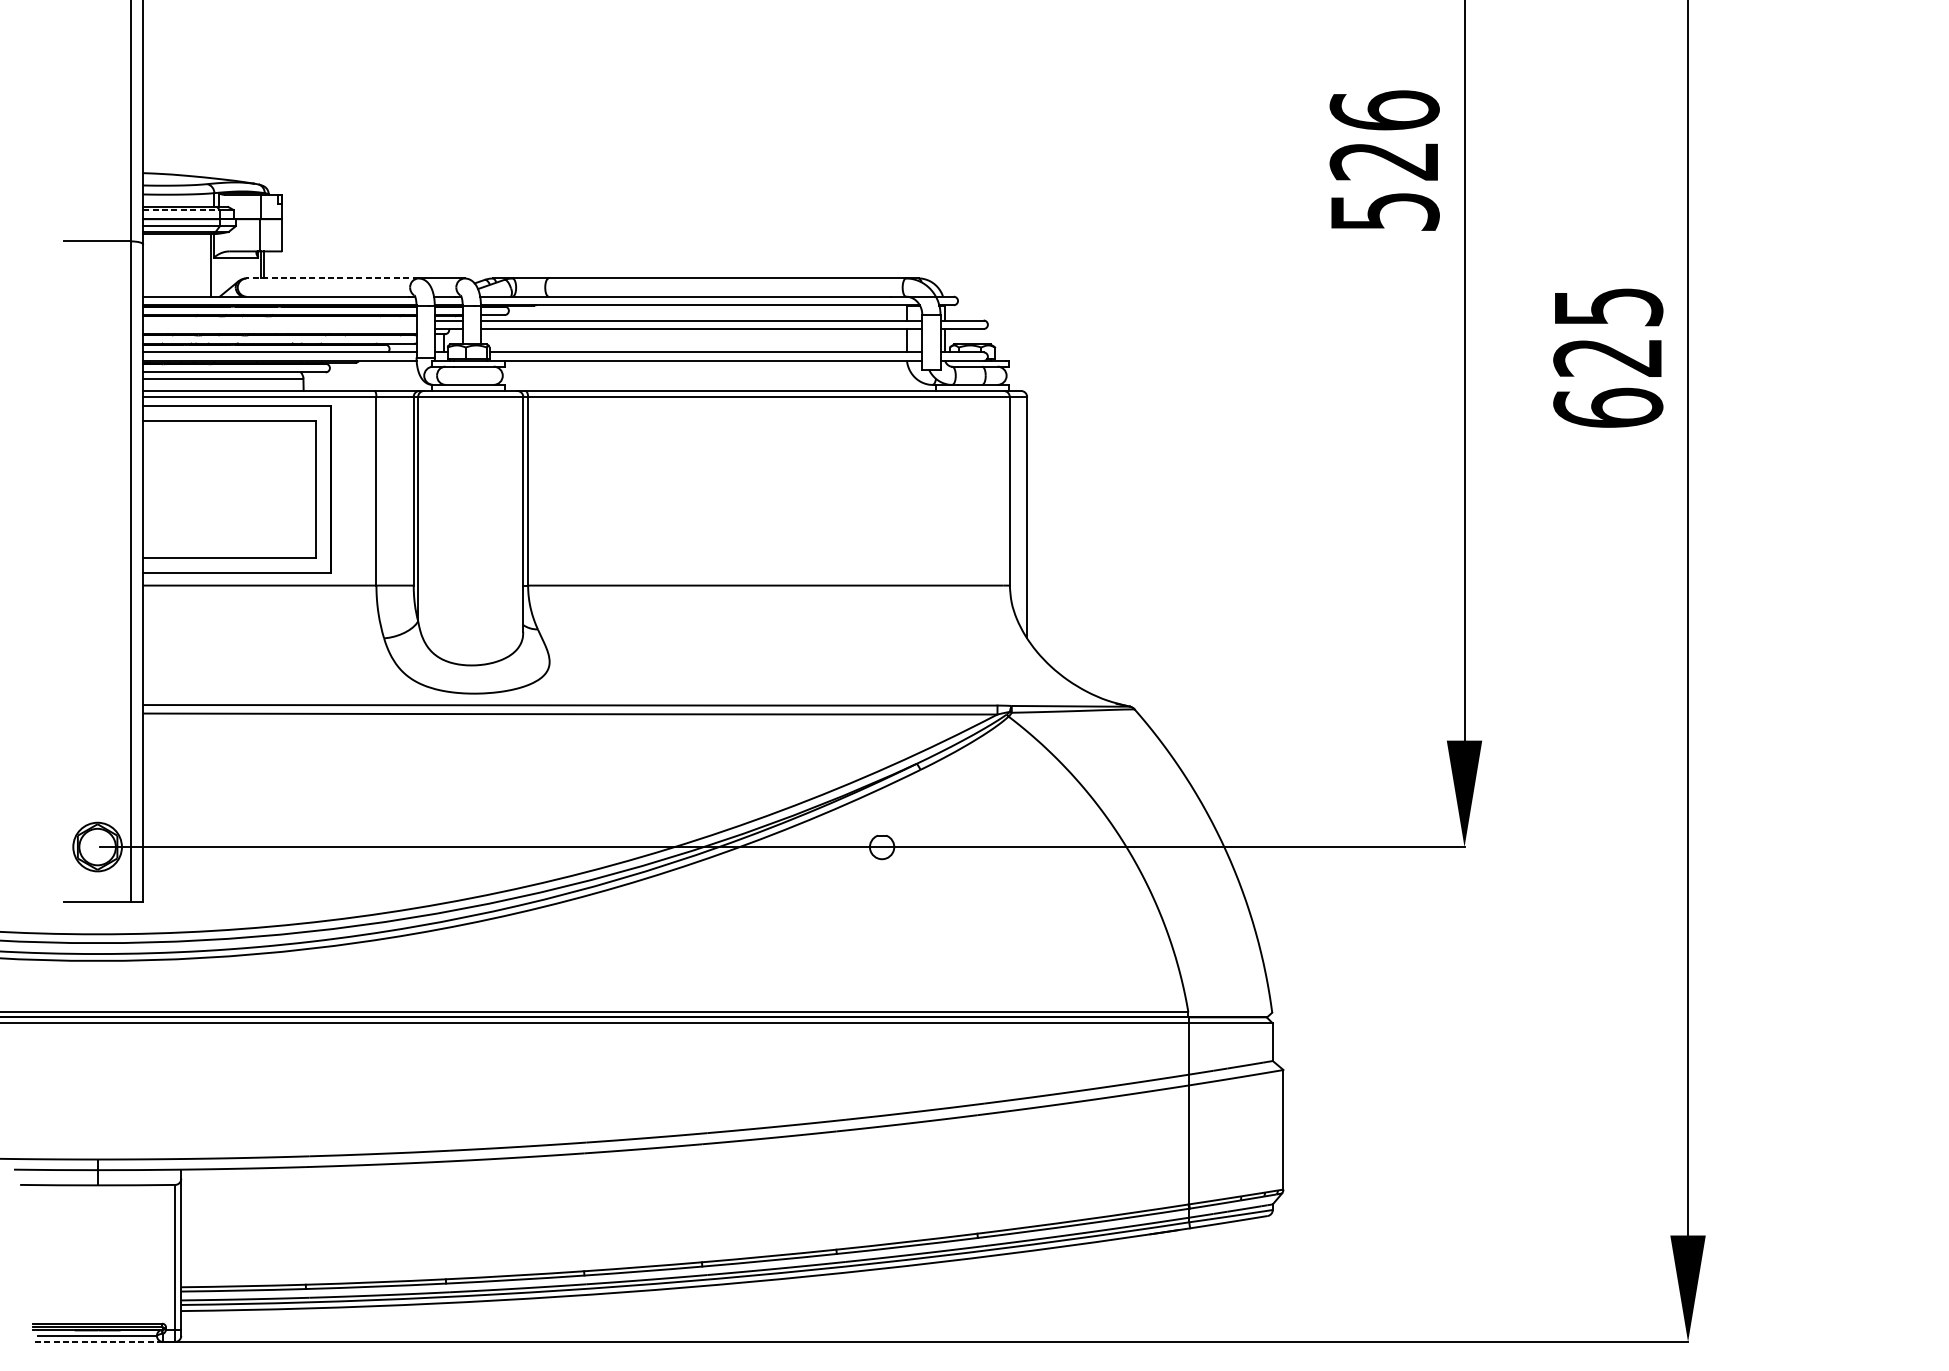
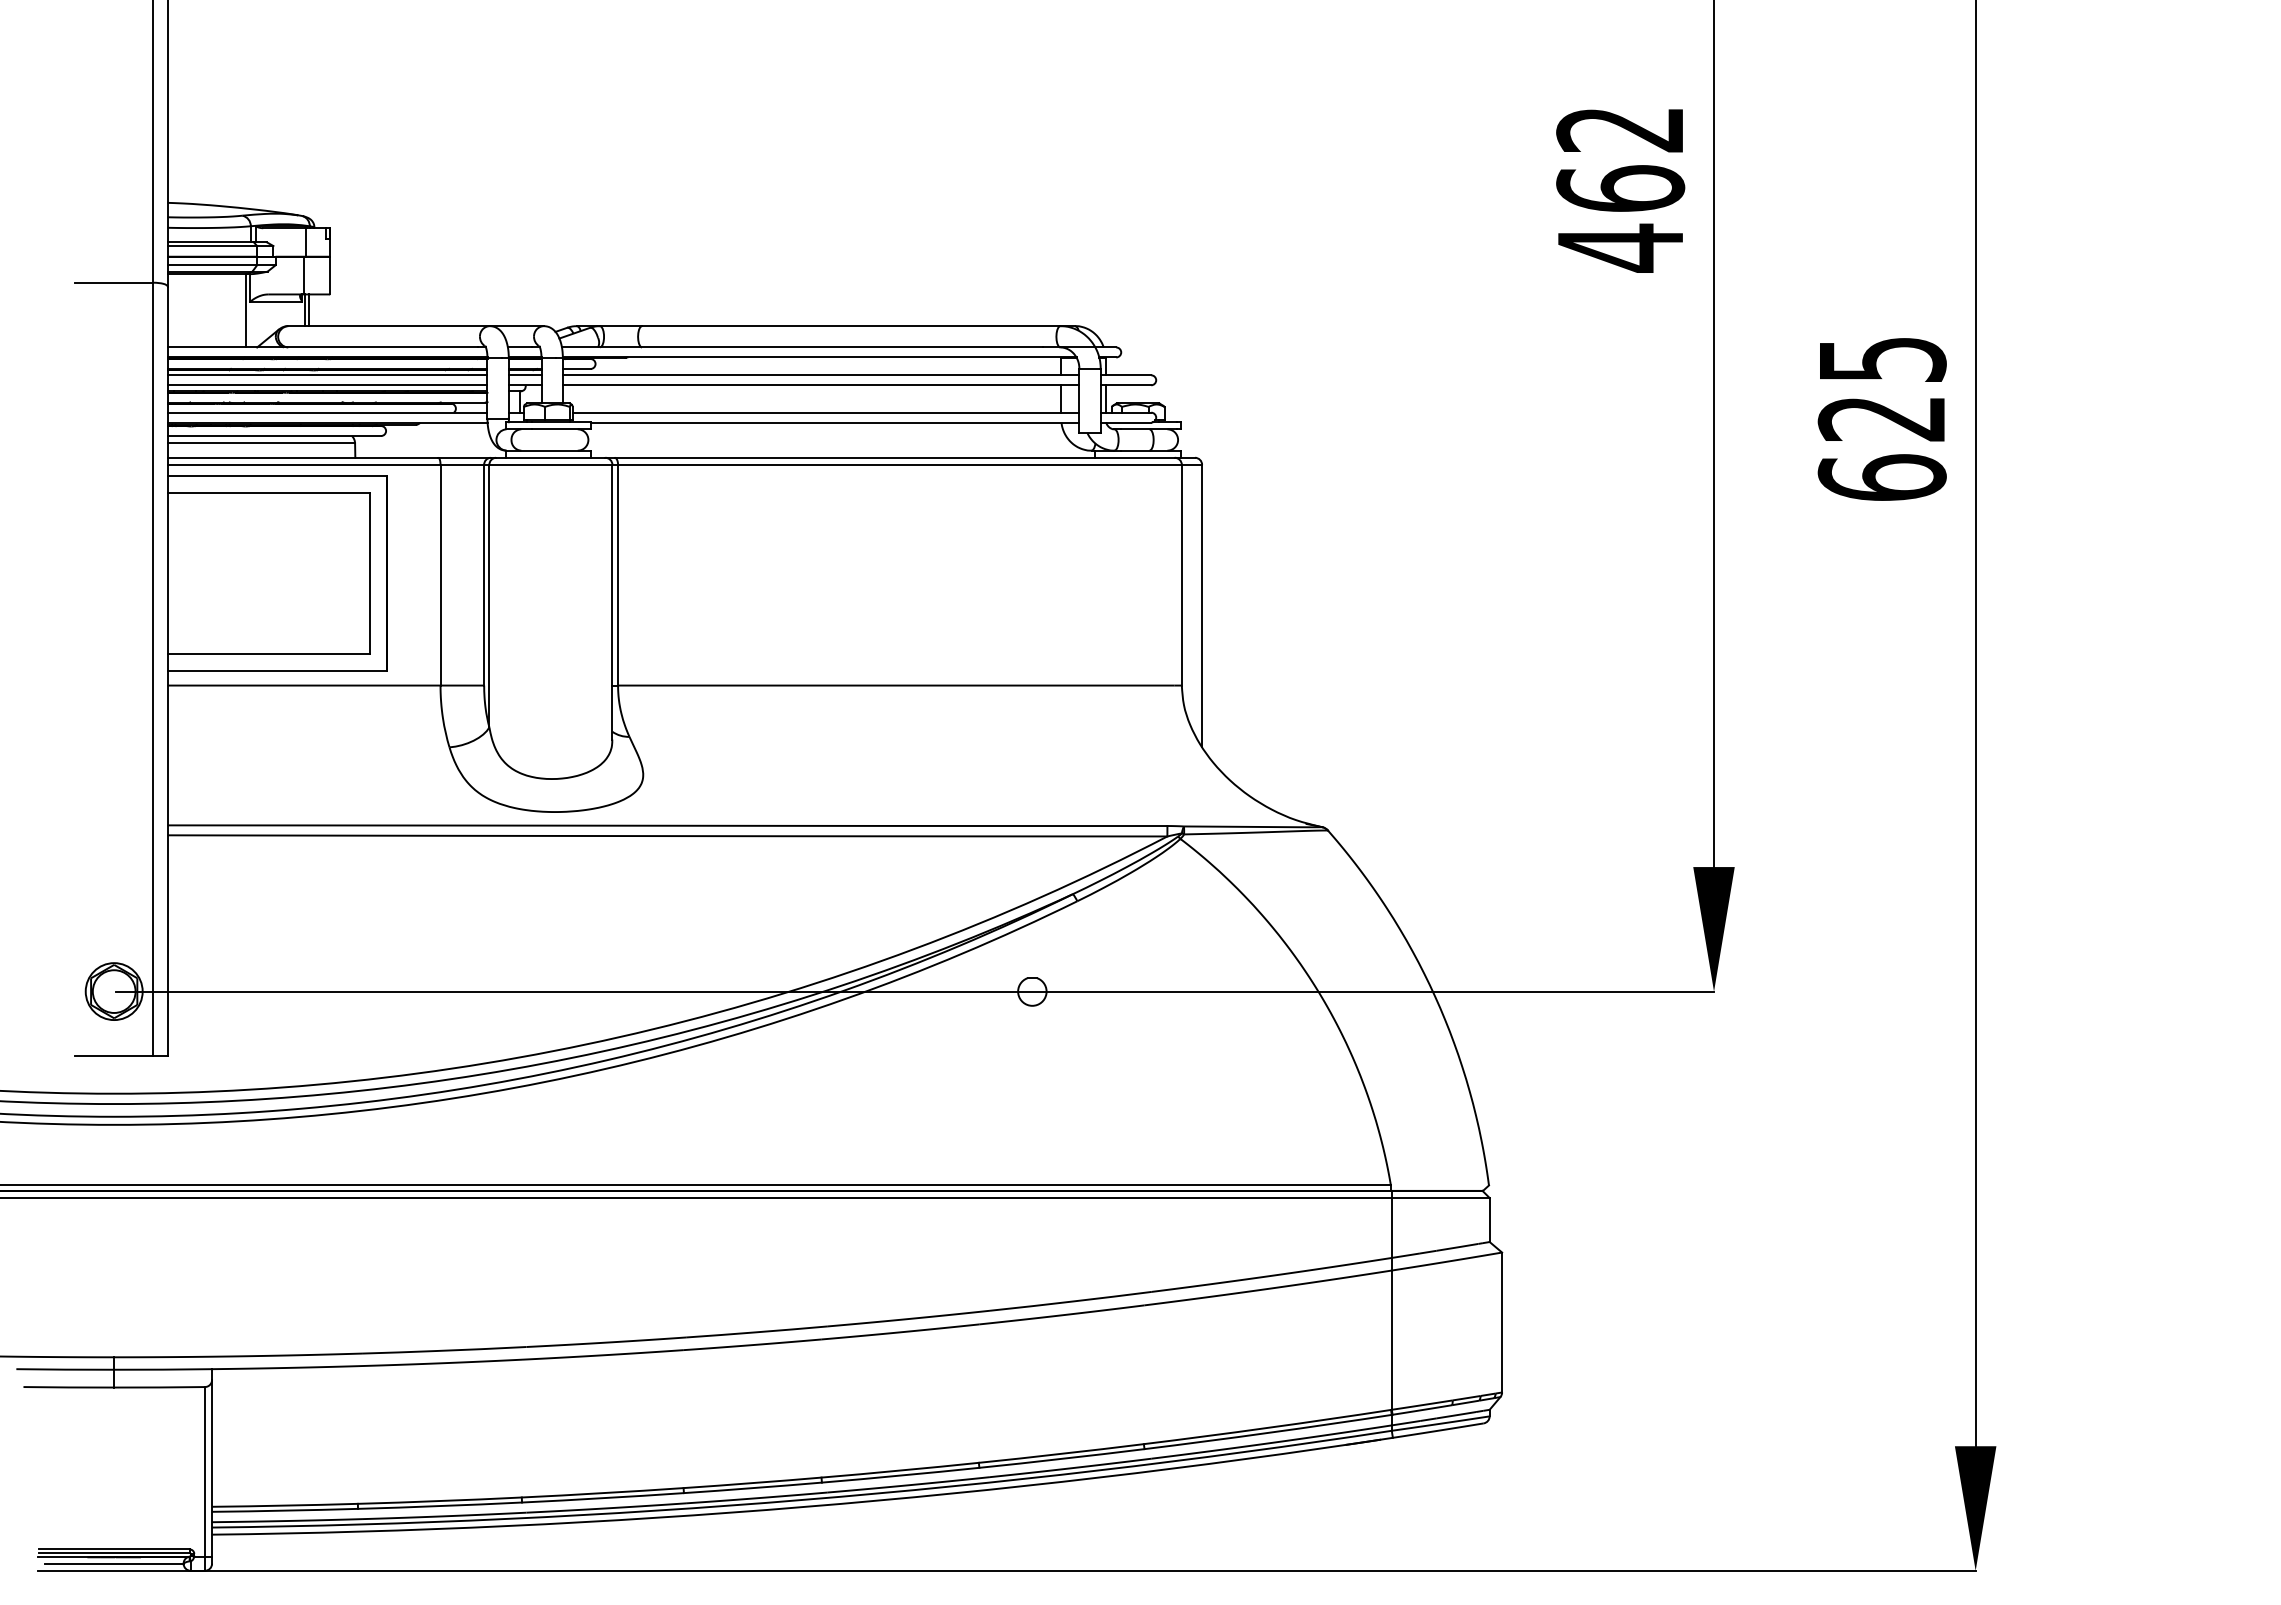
text: (1384, 161) -> (1620, 189), 526 -> 462
line: (181, 210) -> (212, 246), dashed -> solid
line: (332, 278) -> (389, 326), dashed -> solid
line: (279, 320) -> (327, 375), added
line: (279, 329) -> (327, 385), added
line: (97, 1341) -> (114, 1570), dashed -> solid

